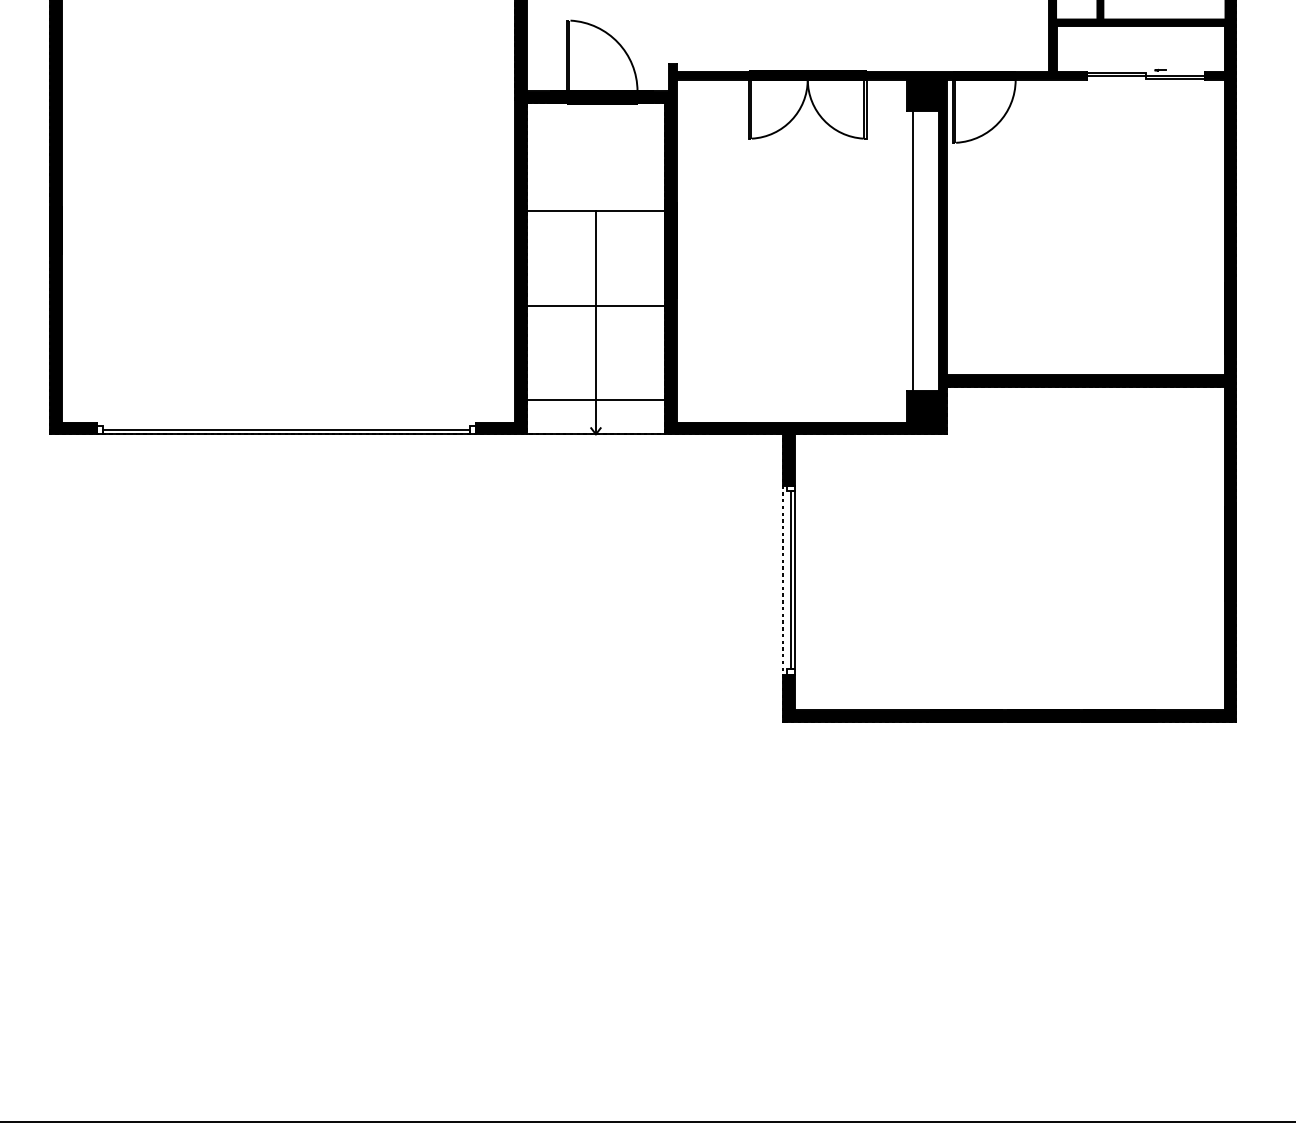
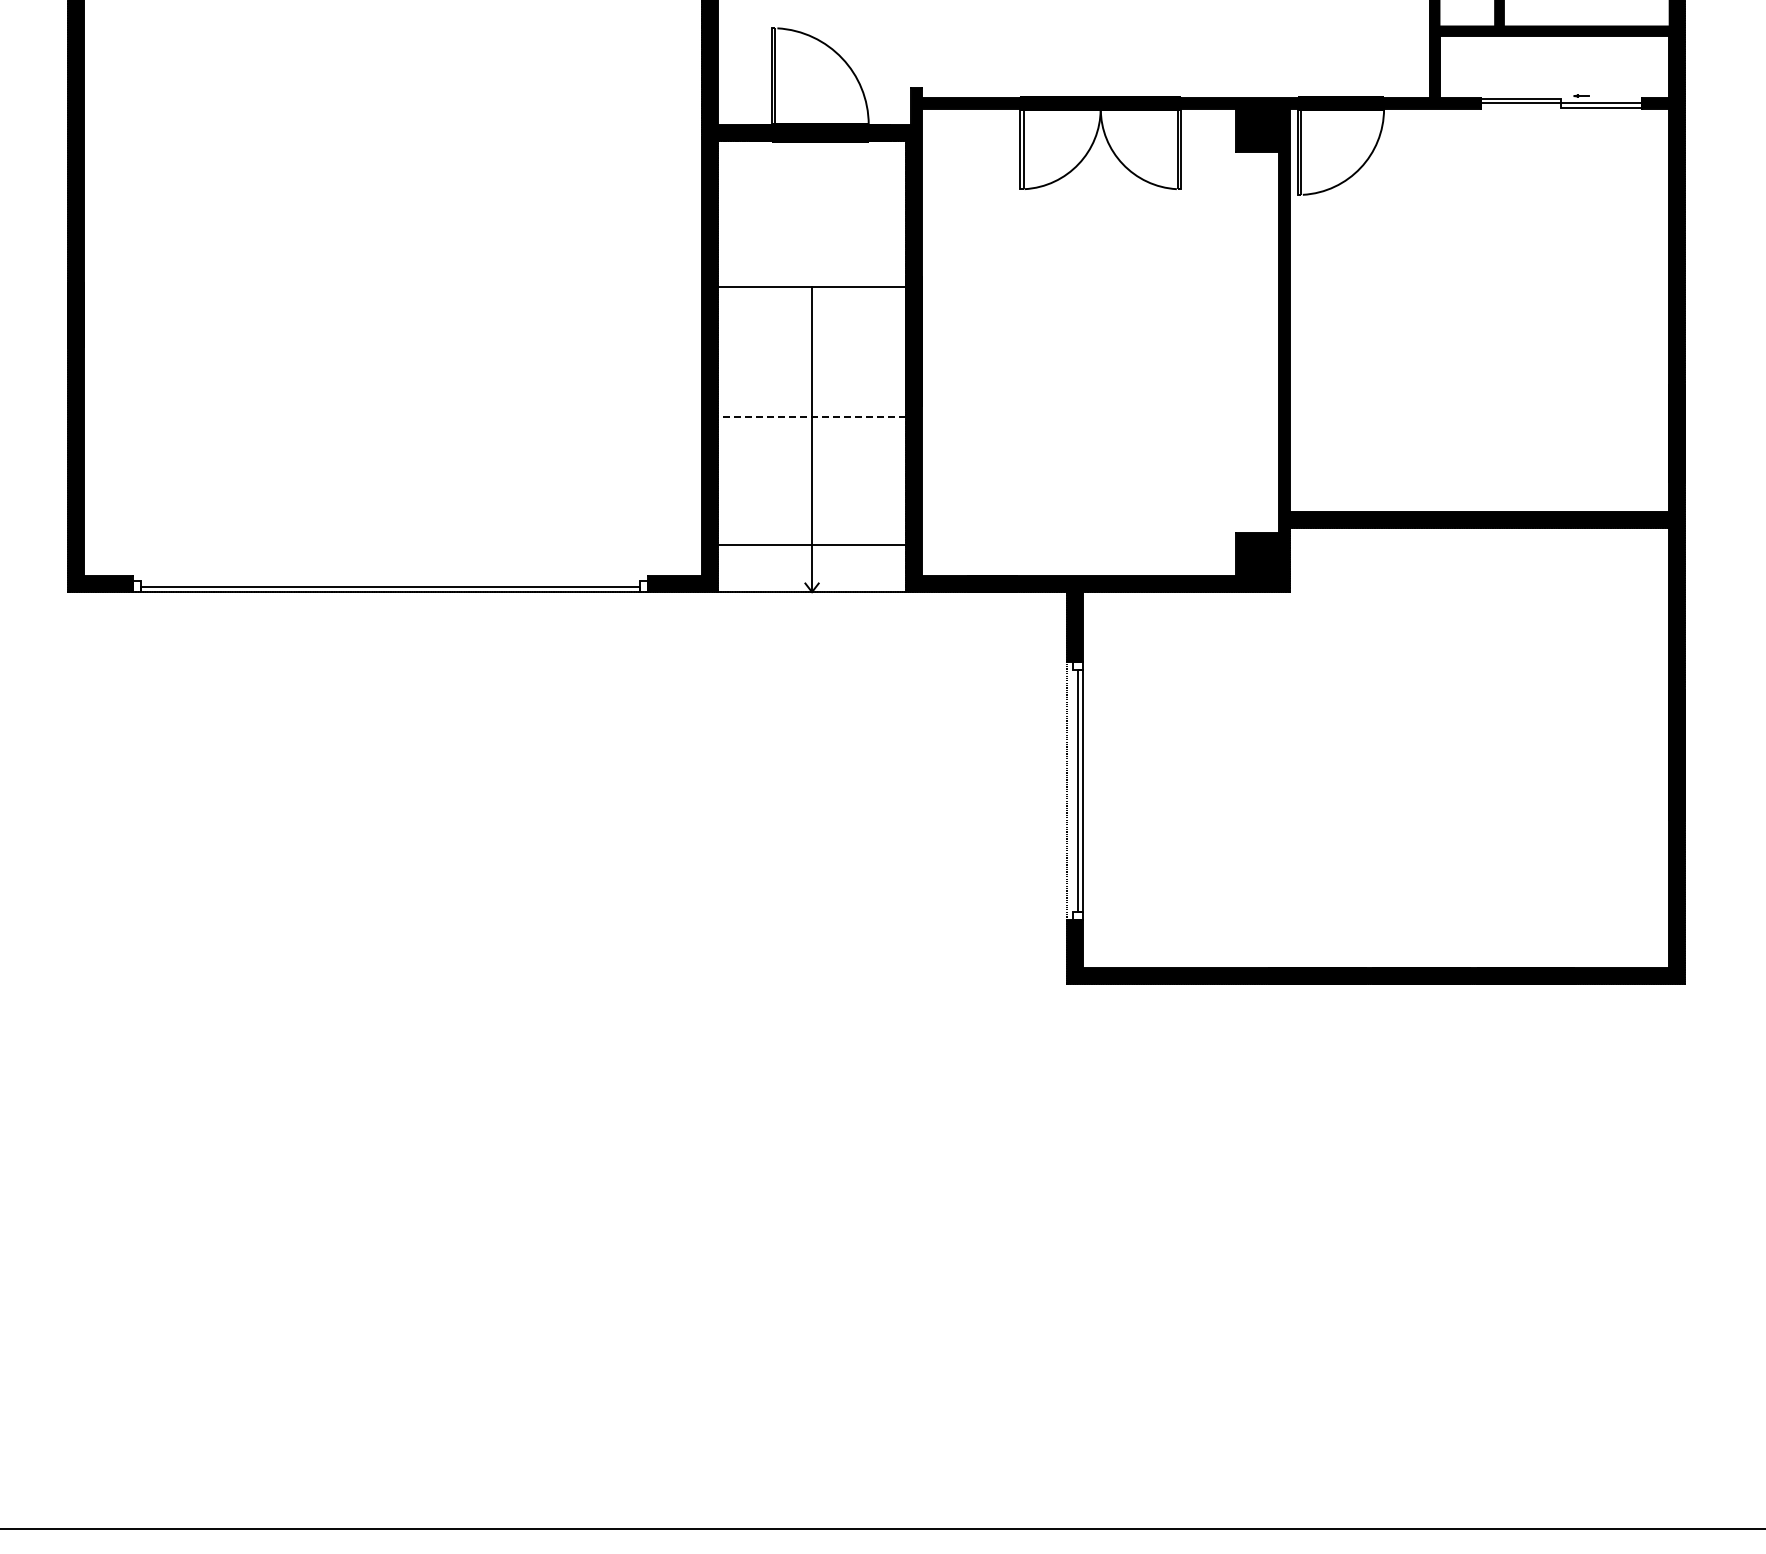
line: (913, 251) -> (1244, 342), removed
line: (596, 305) -> (812, 416), solid -> dashed

